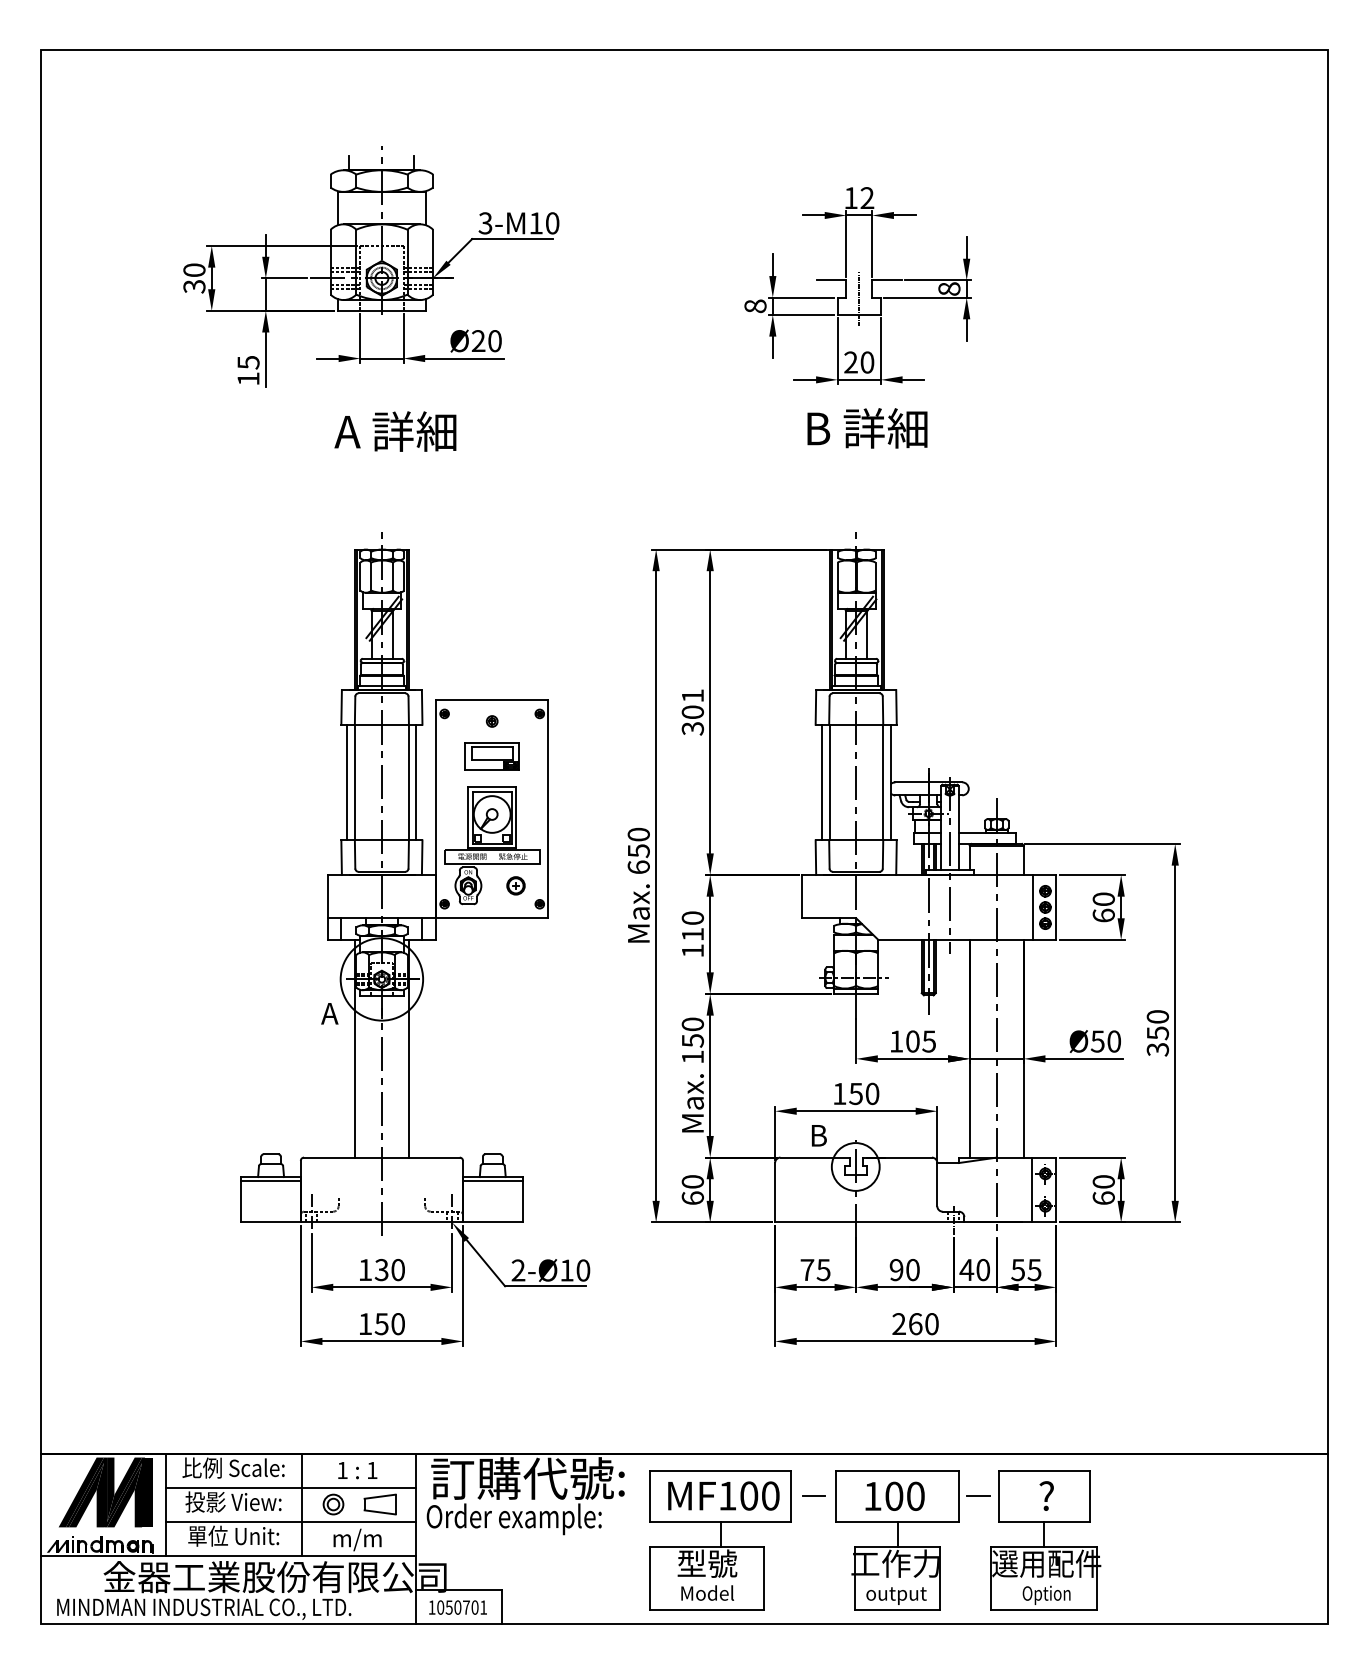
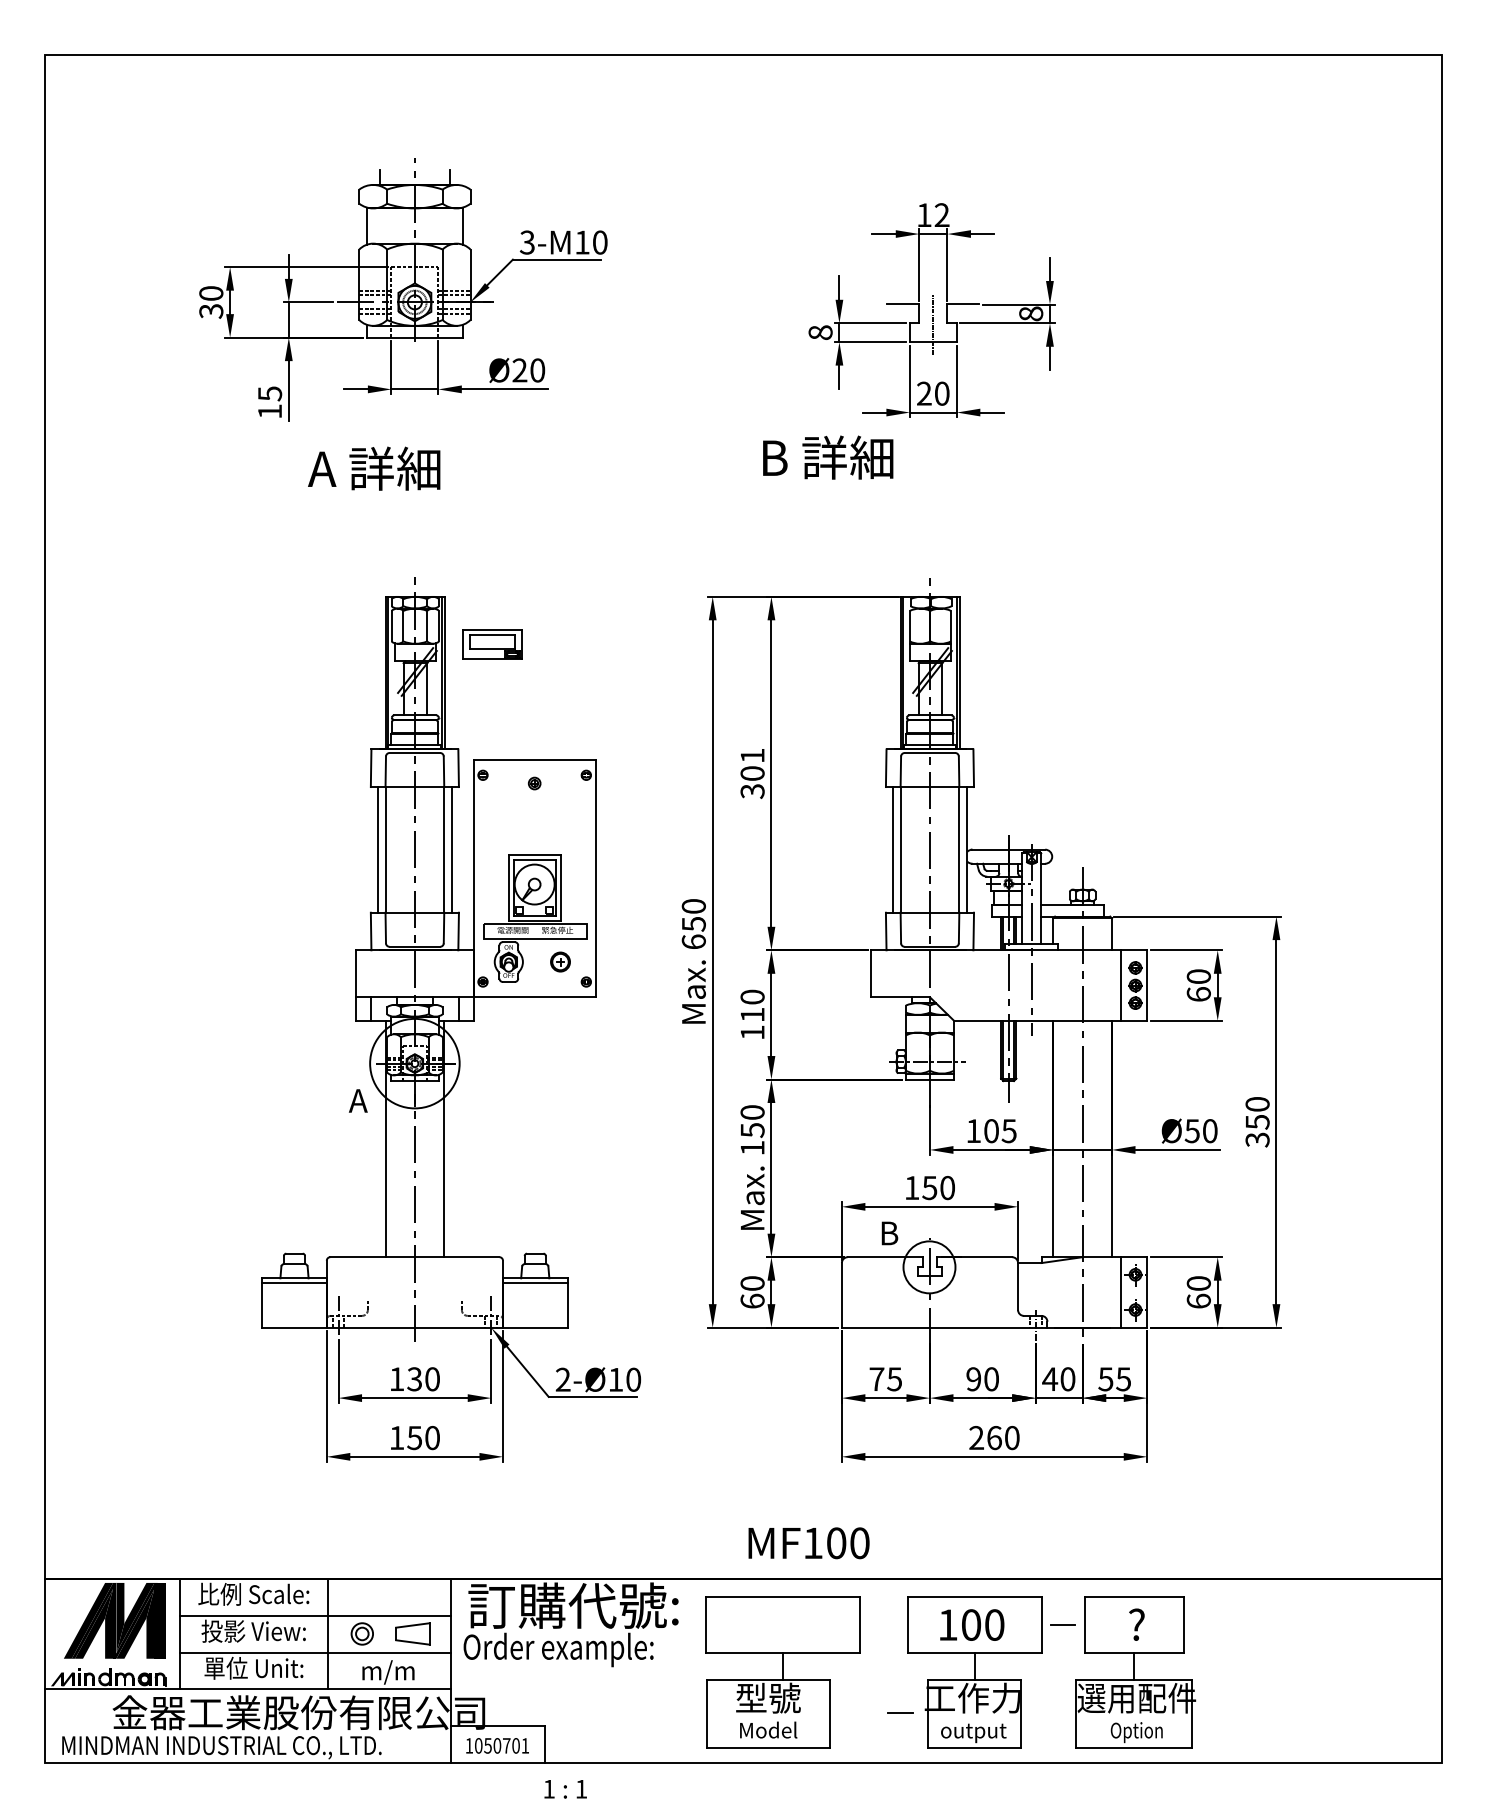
text: (867, 428) -> (828, 457), moved
text: (395, 431) -> (374, 468), moved
part: (491, 756) -> (491, 644), moved
text: (357, 1470) -> (565, 1789), moved
text: (723, 1495) -> (808, 1542), moved
line: (813, 1495) -> (899, 1712), moved

